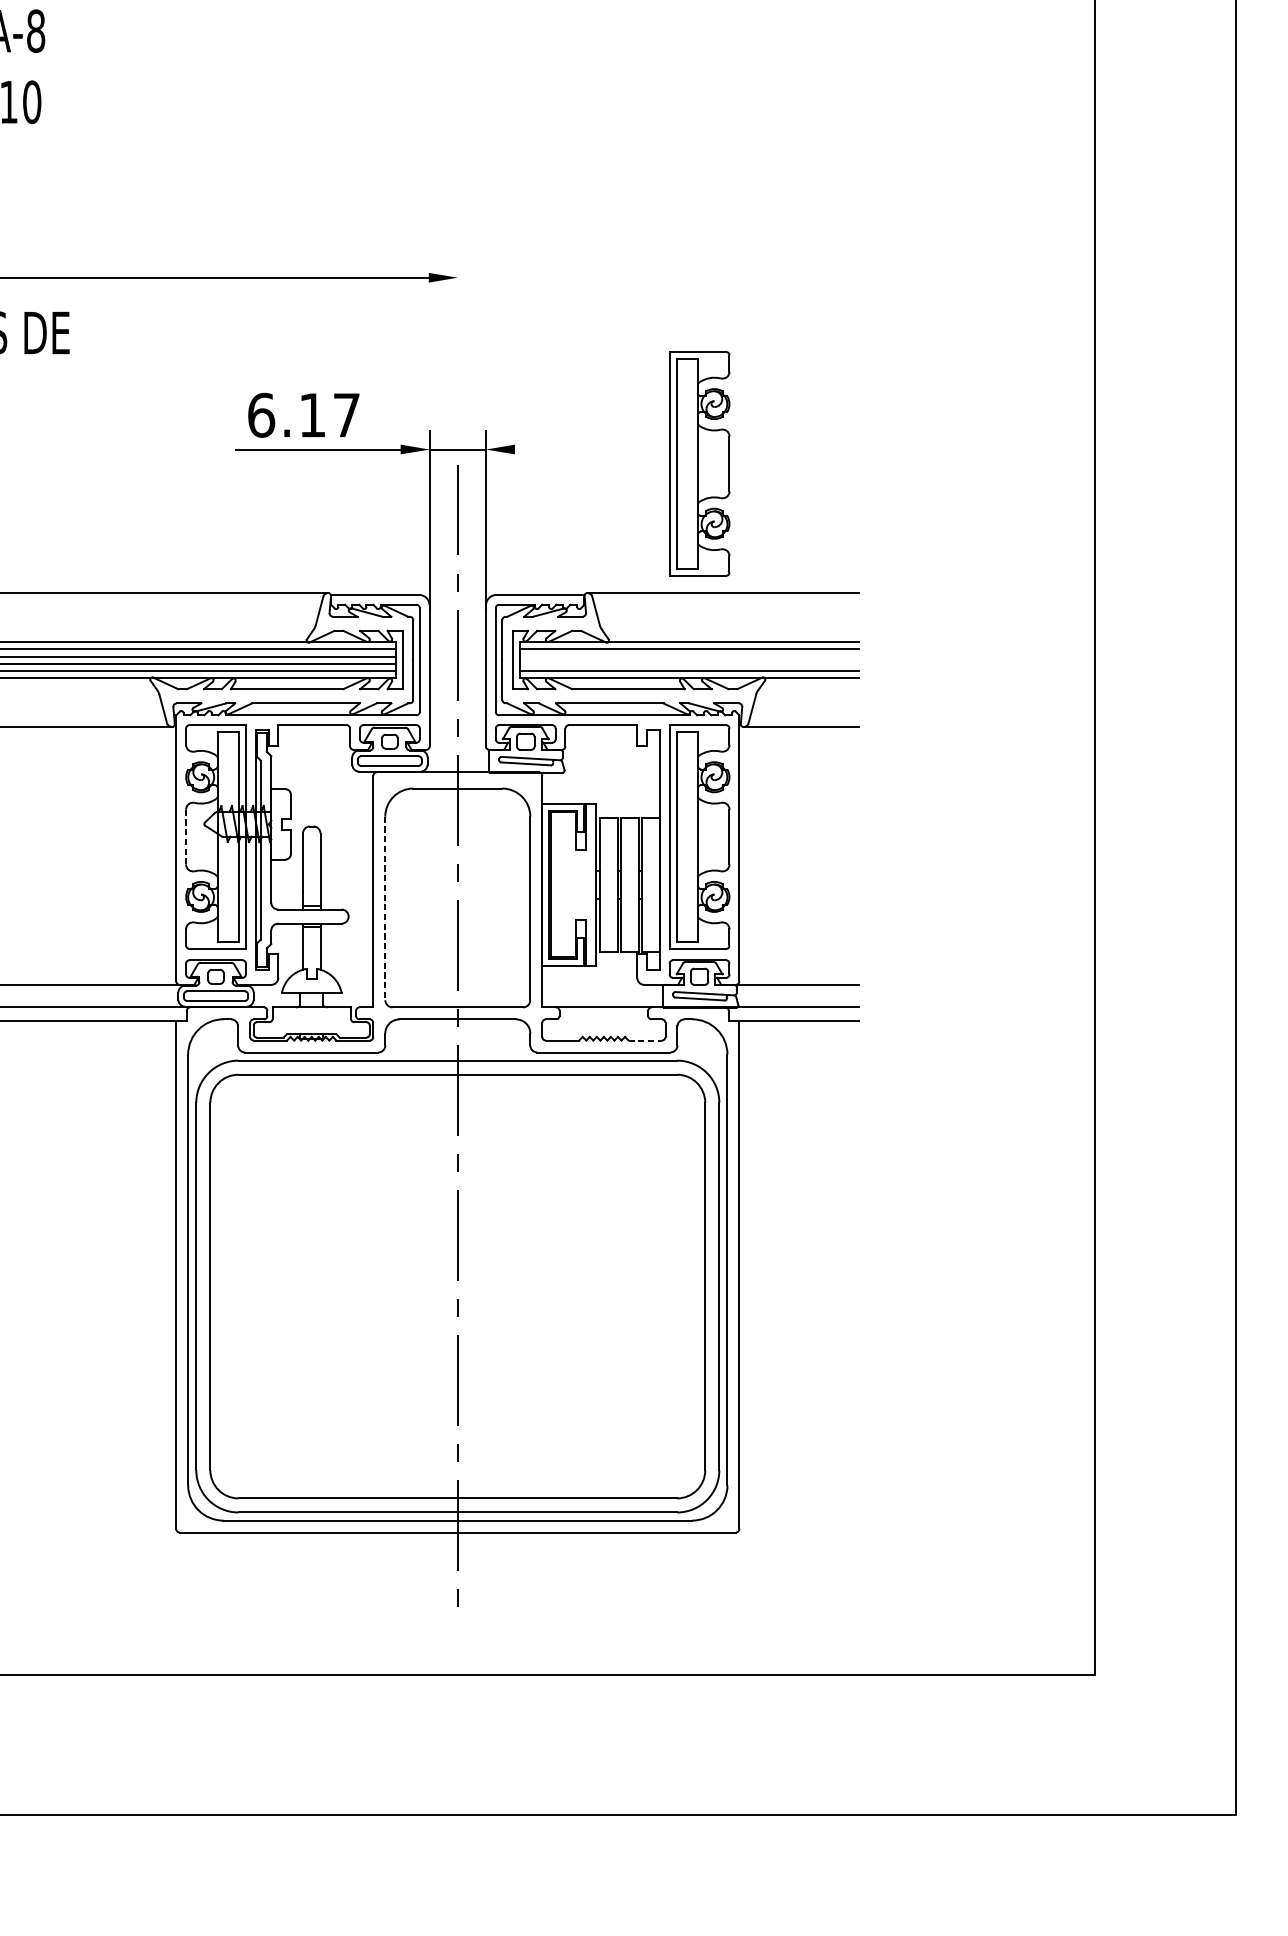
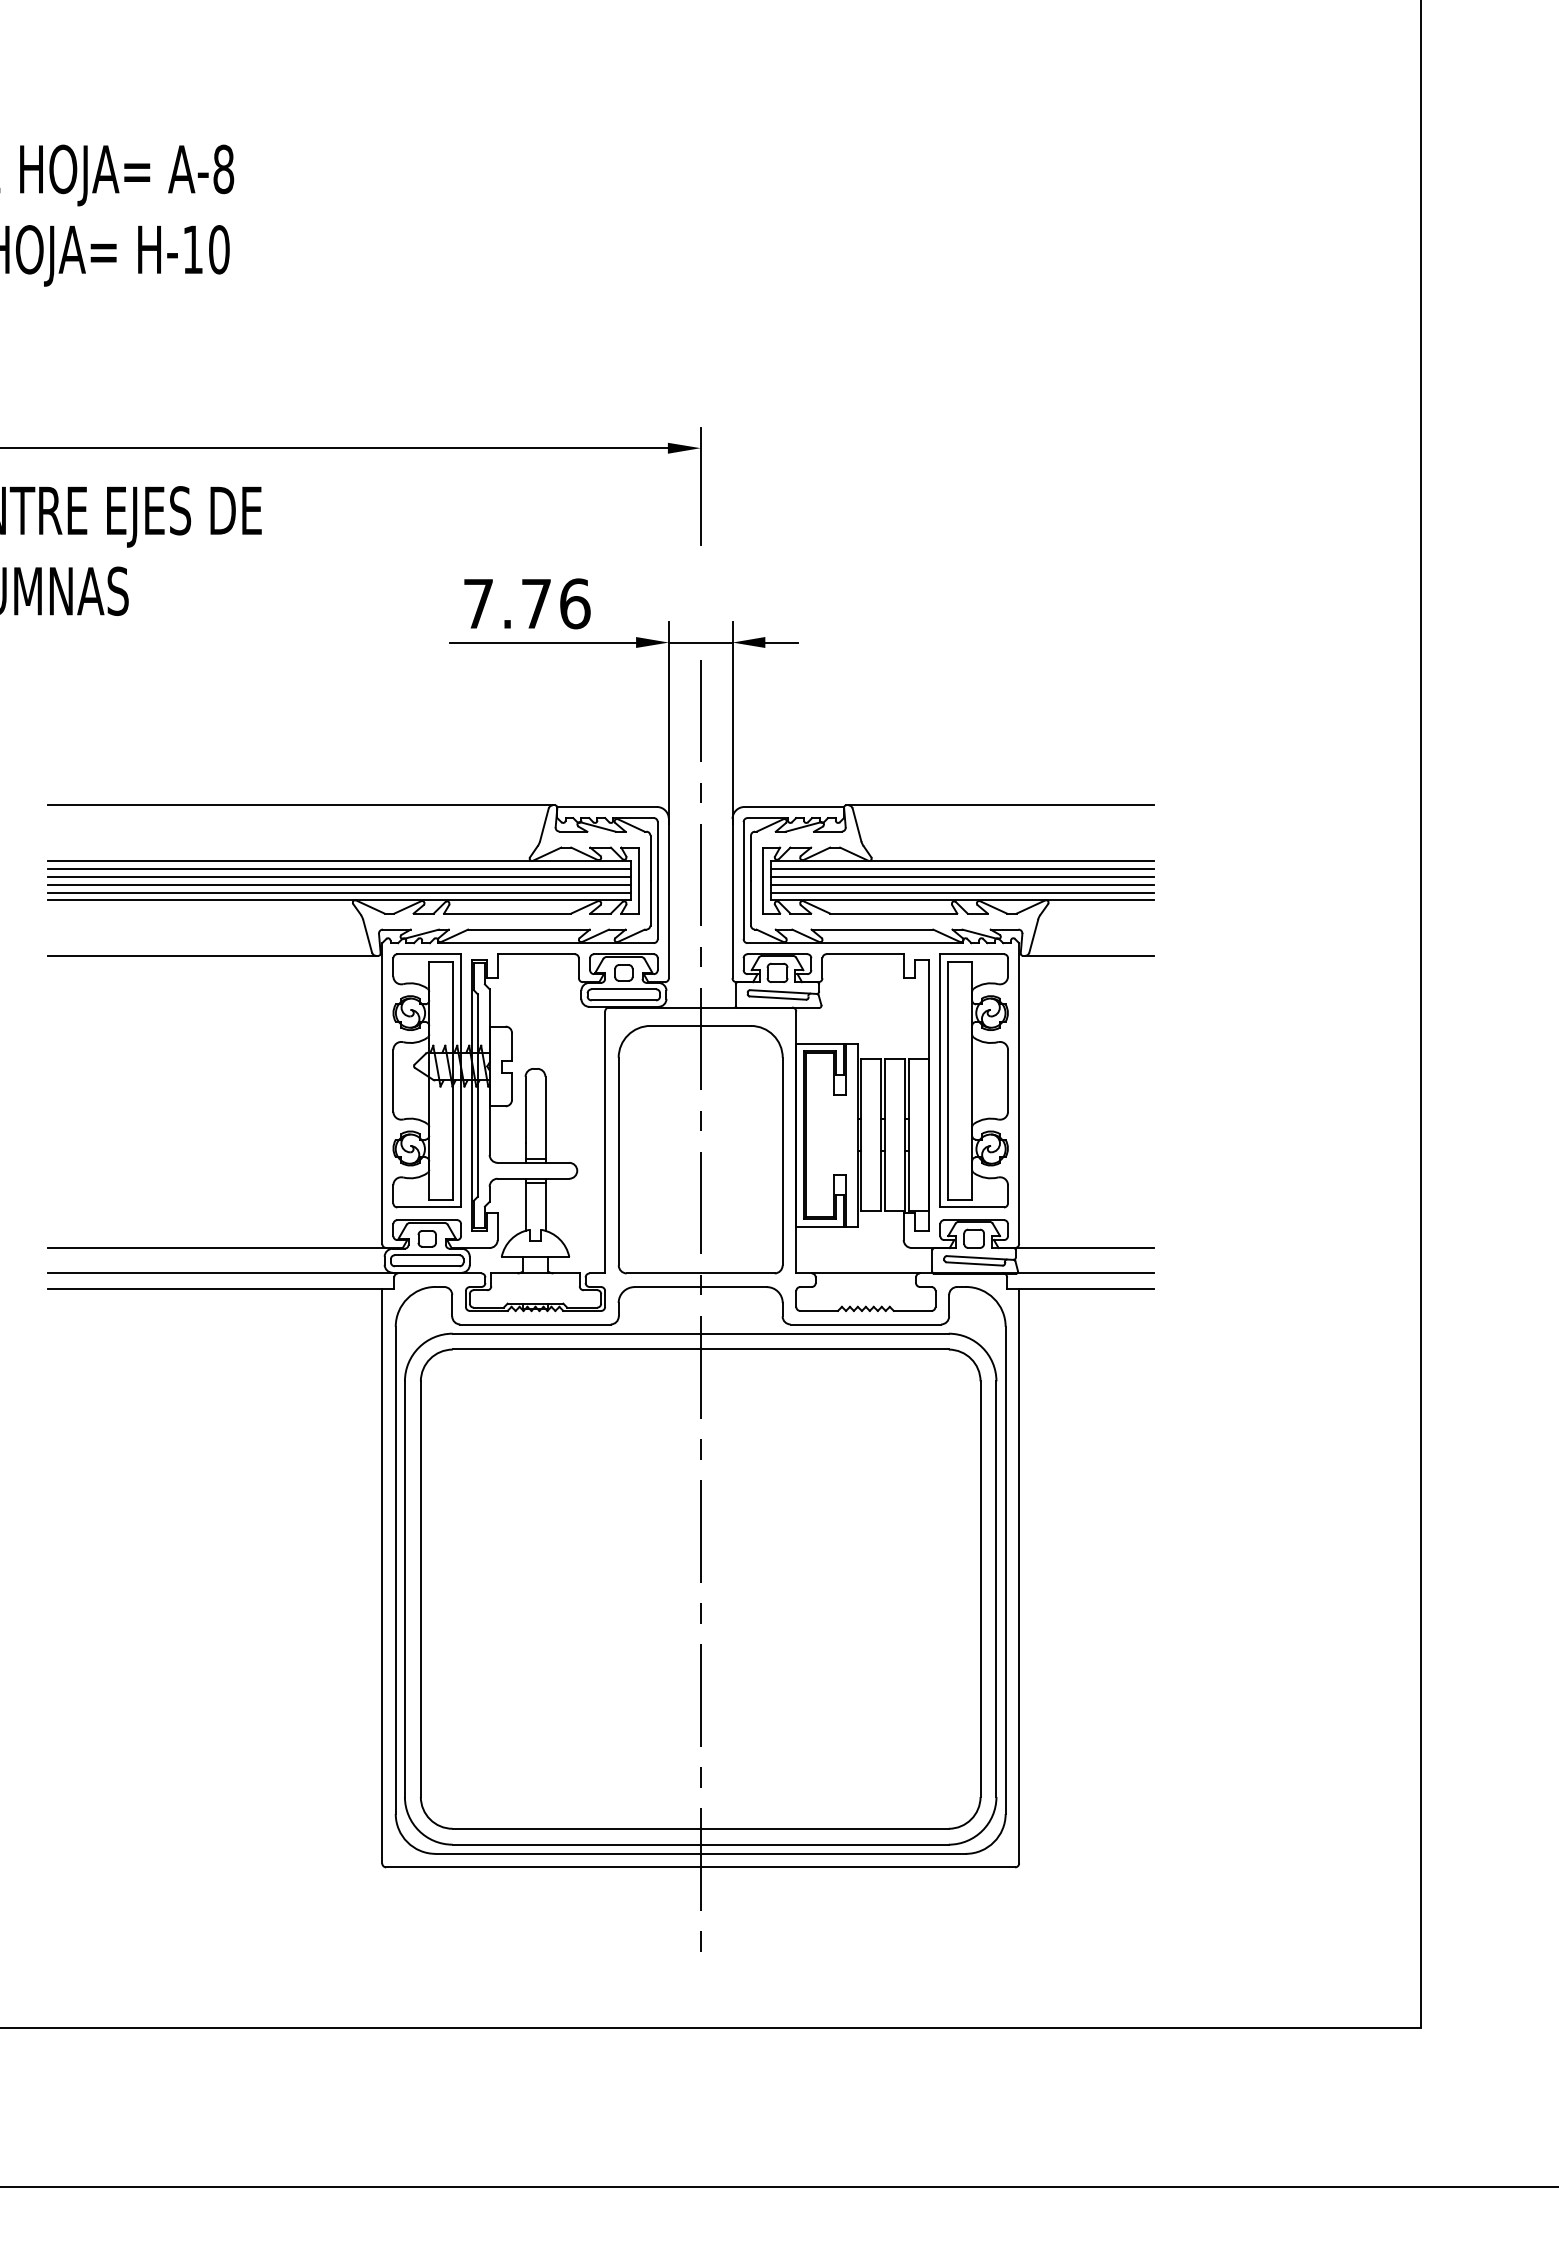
line: (457, 311) -> (700, 486), added
text: (303, 415) -> (526, 603), 6.17 -> 7.76
line: (529, 449) -> (781, 642), added
part: (699, 463) -> (973, 658), removed
line: (689, 656) -> (962, 876), added
line: (689, 663) -> (962, 884), added
line: (186, 836) -> (393, 1080), dashed -> solid
line: (385, 908) -> (618, 1161), dashed -> solid
line: (645, 1040) -> (912, 1310), dashed -> solid

